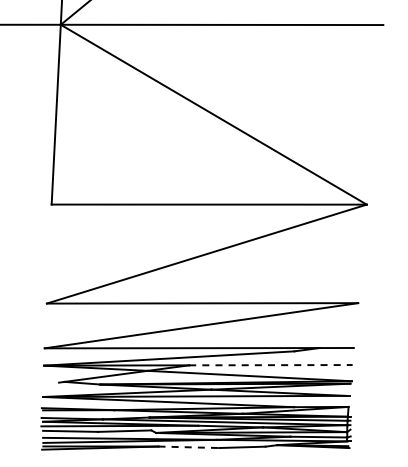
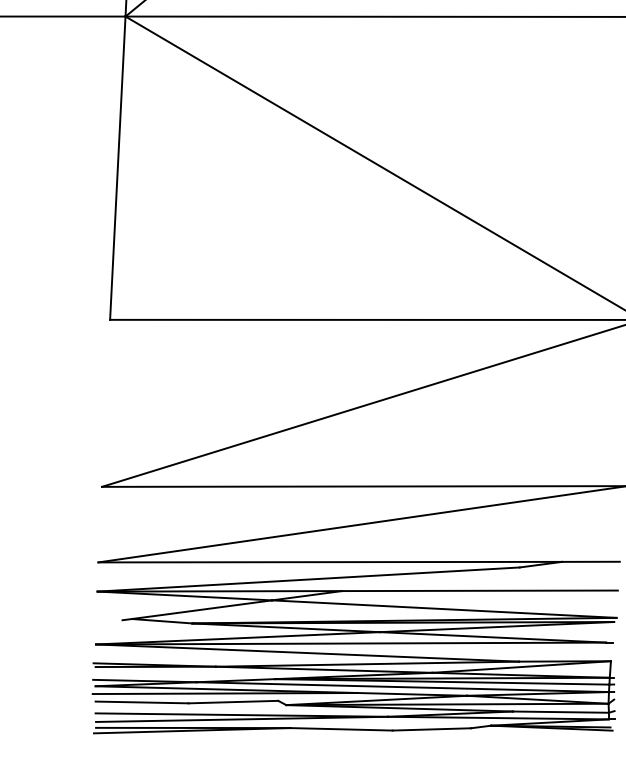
line: (270, 365) -> (479, 591), dashed -> solid
line: (189, 447) -> (342, 729), dashed -> solid

